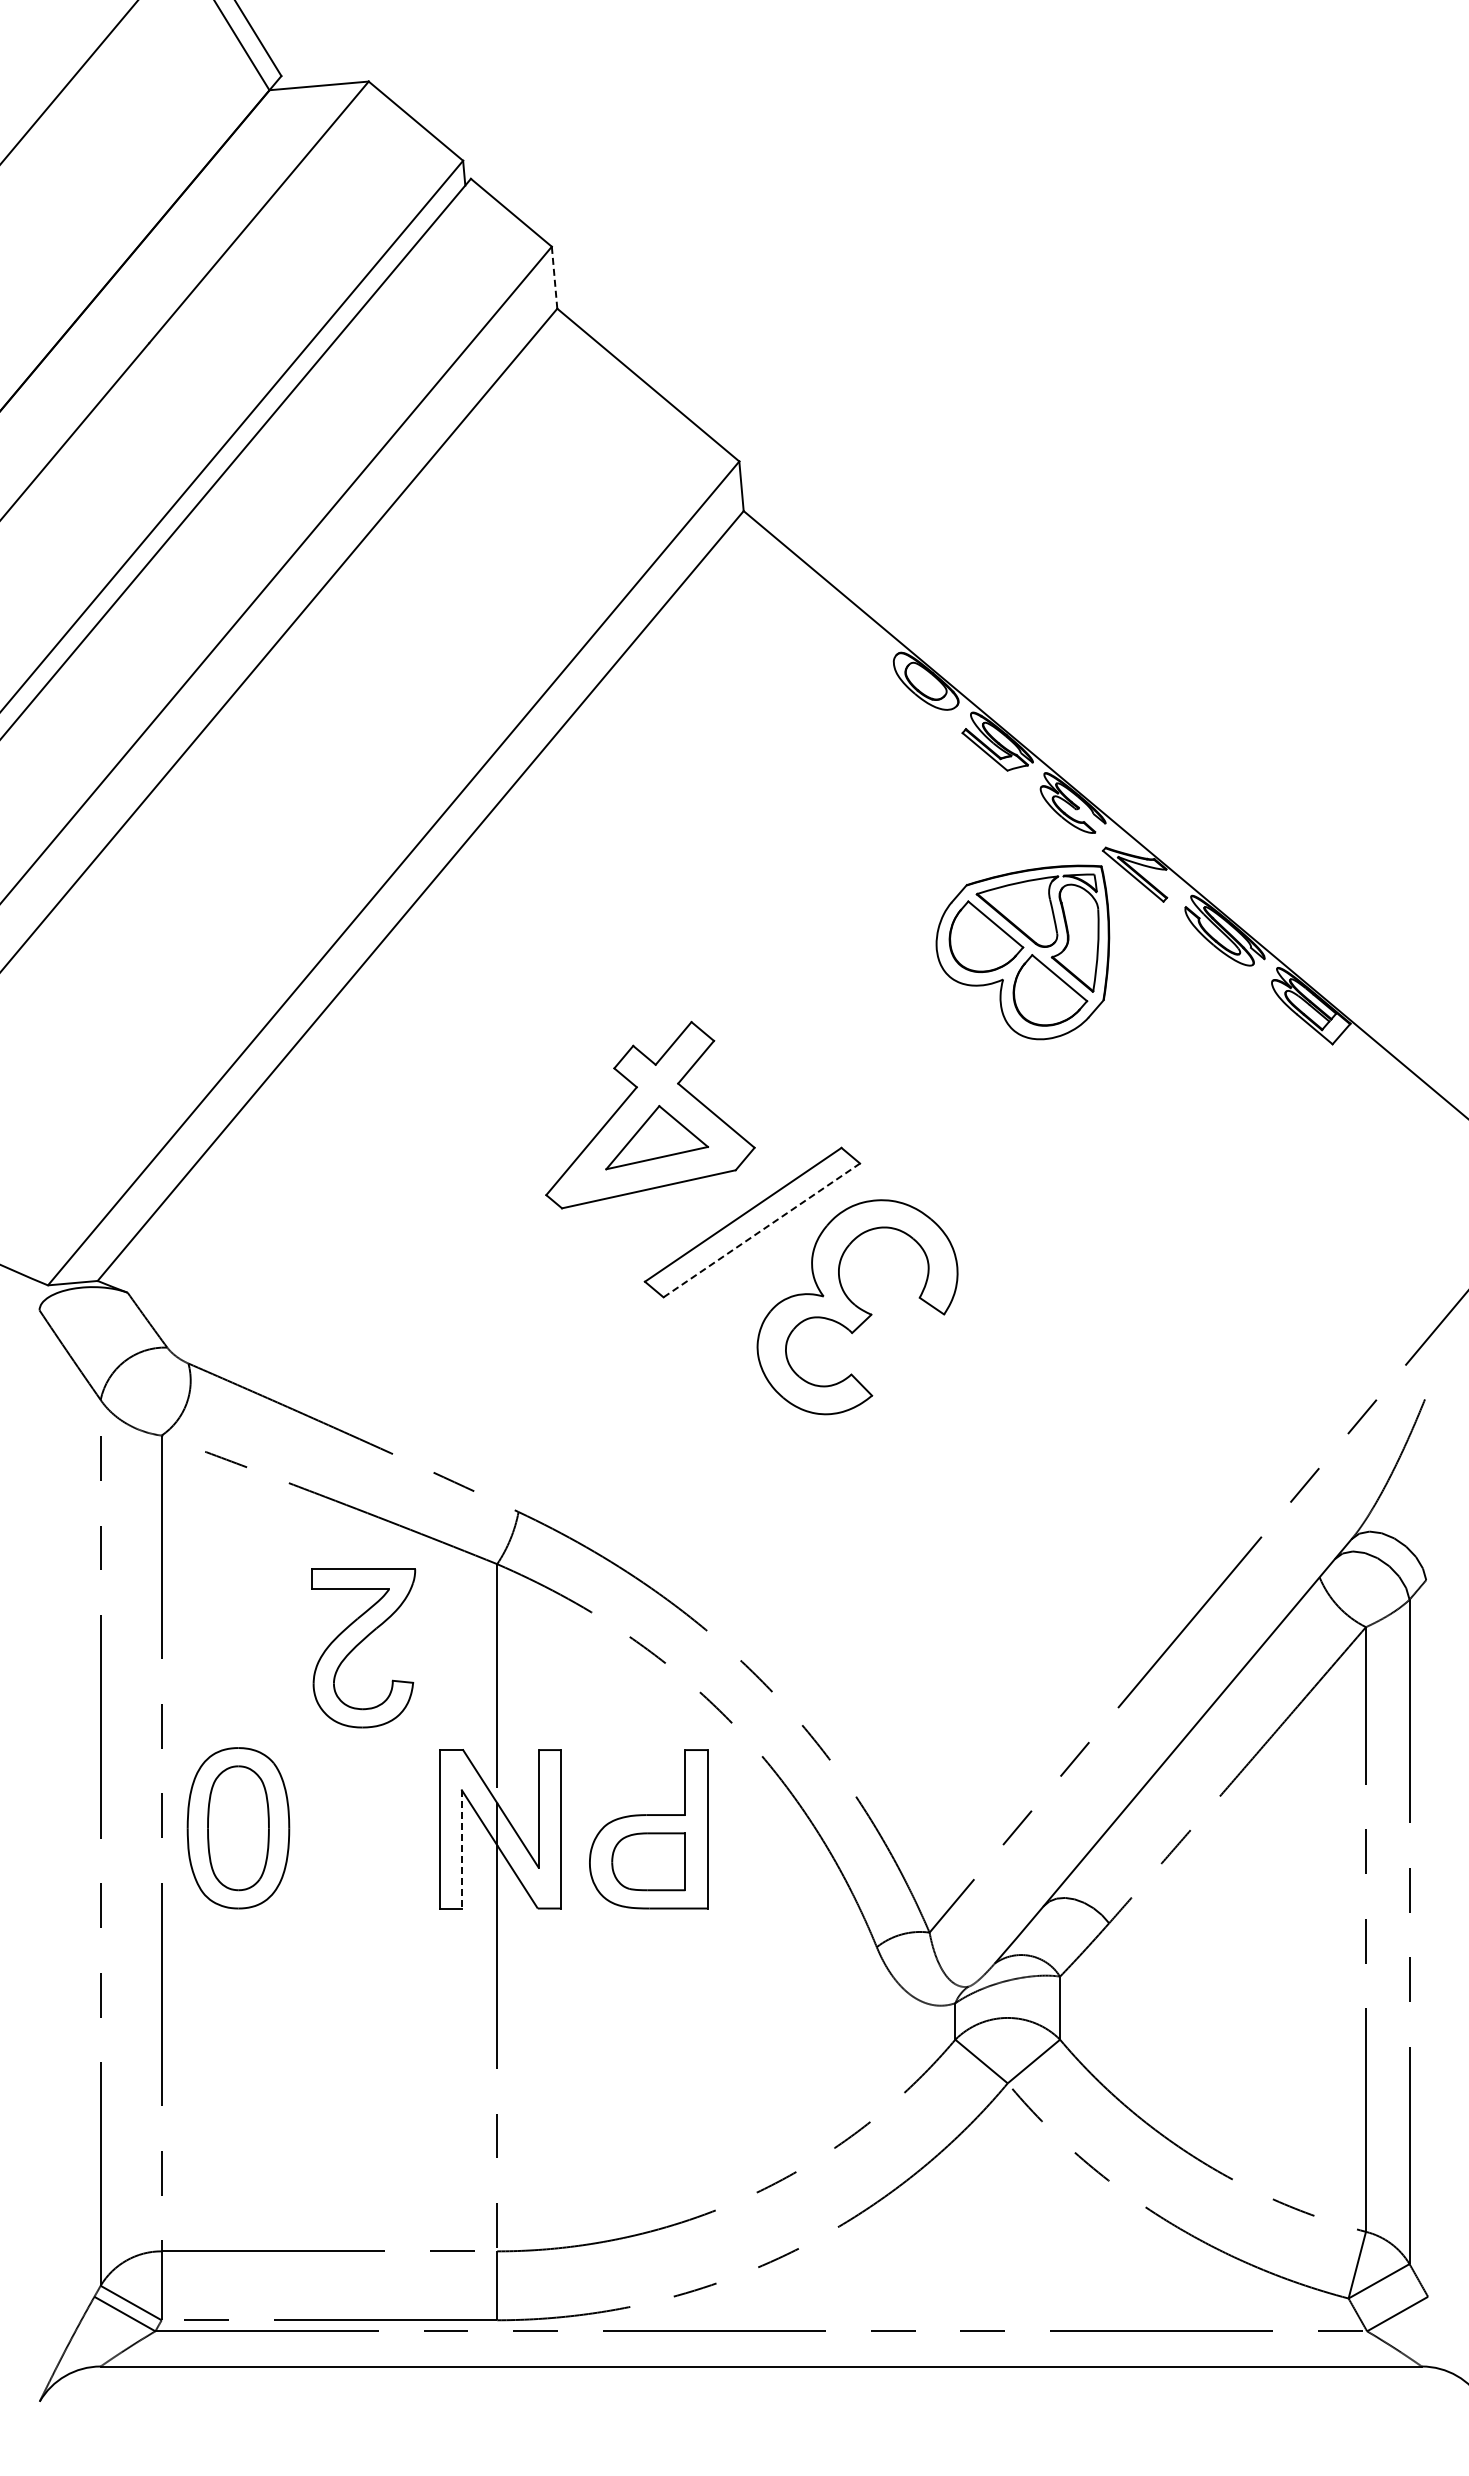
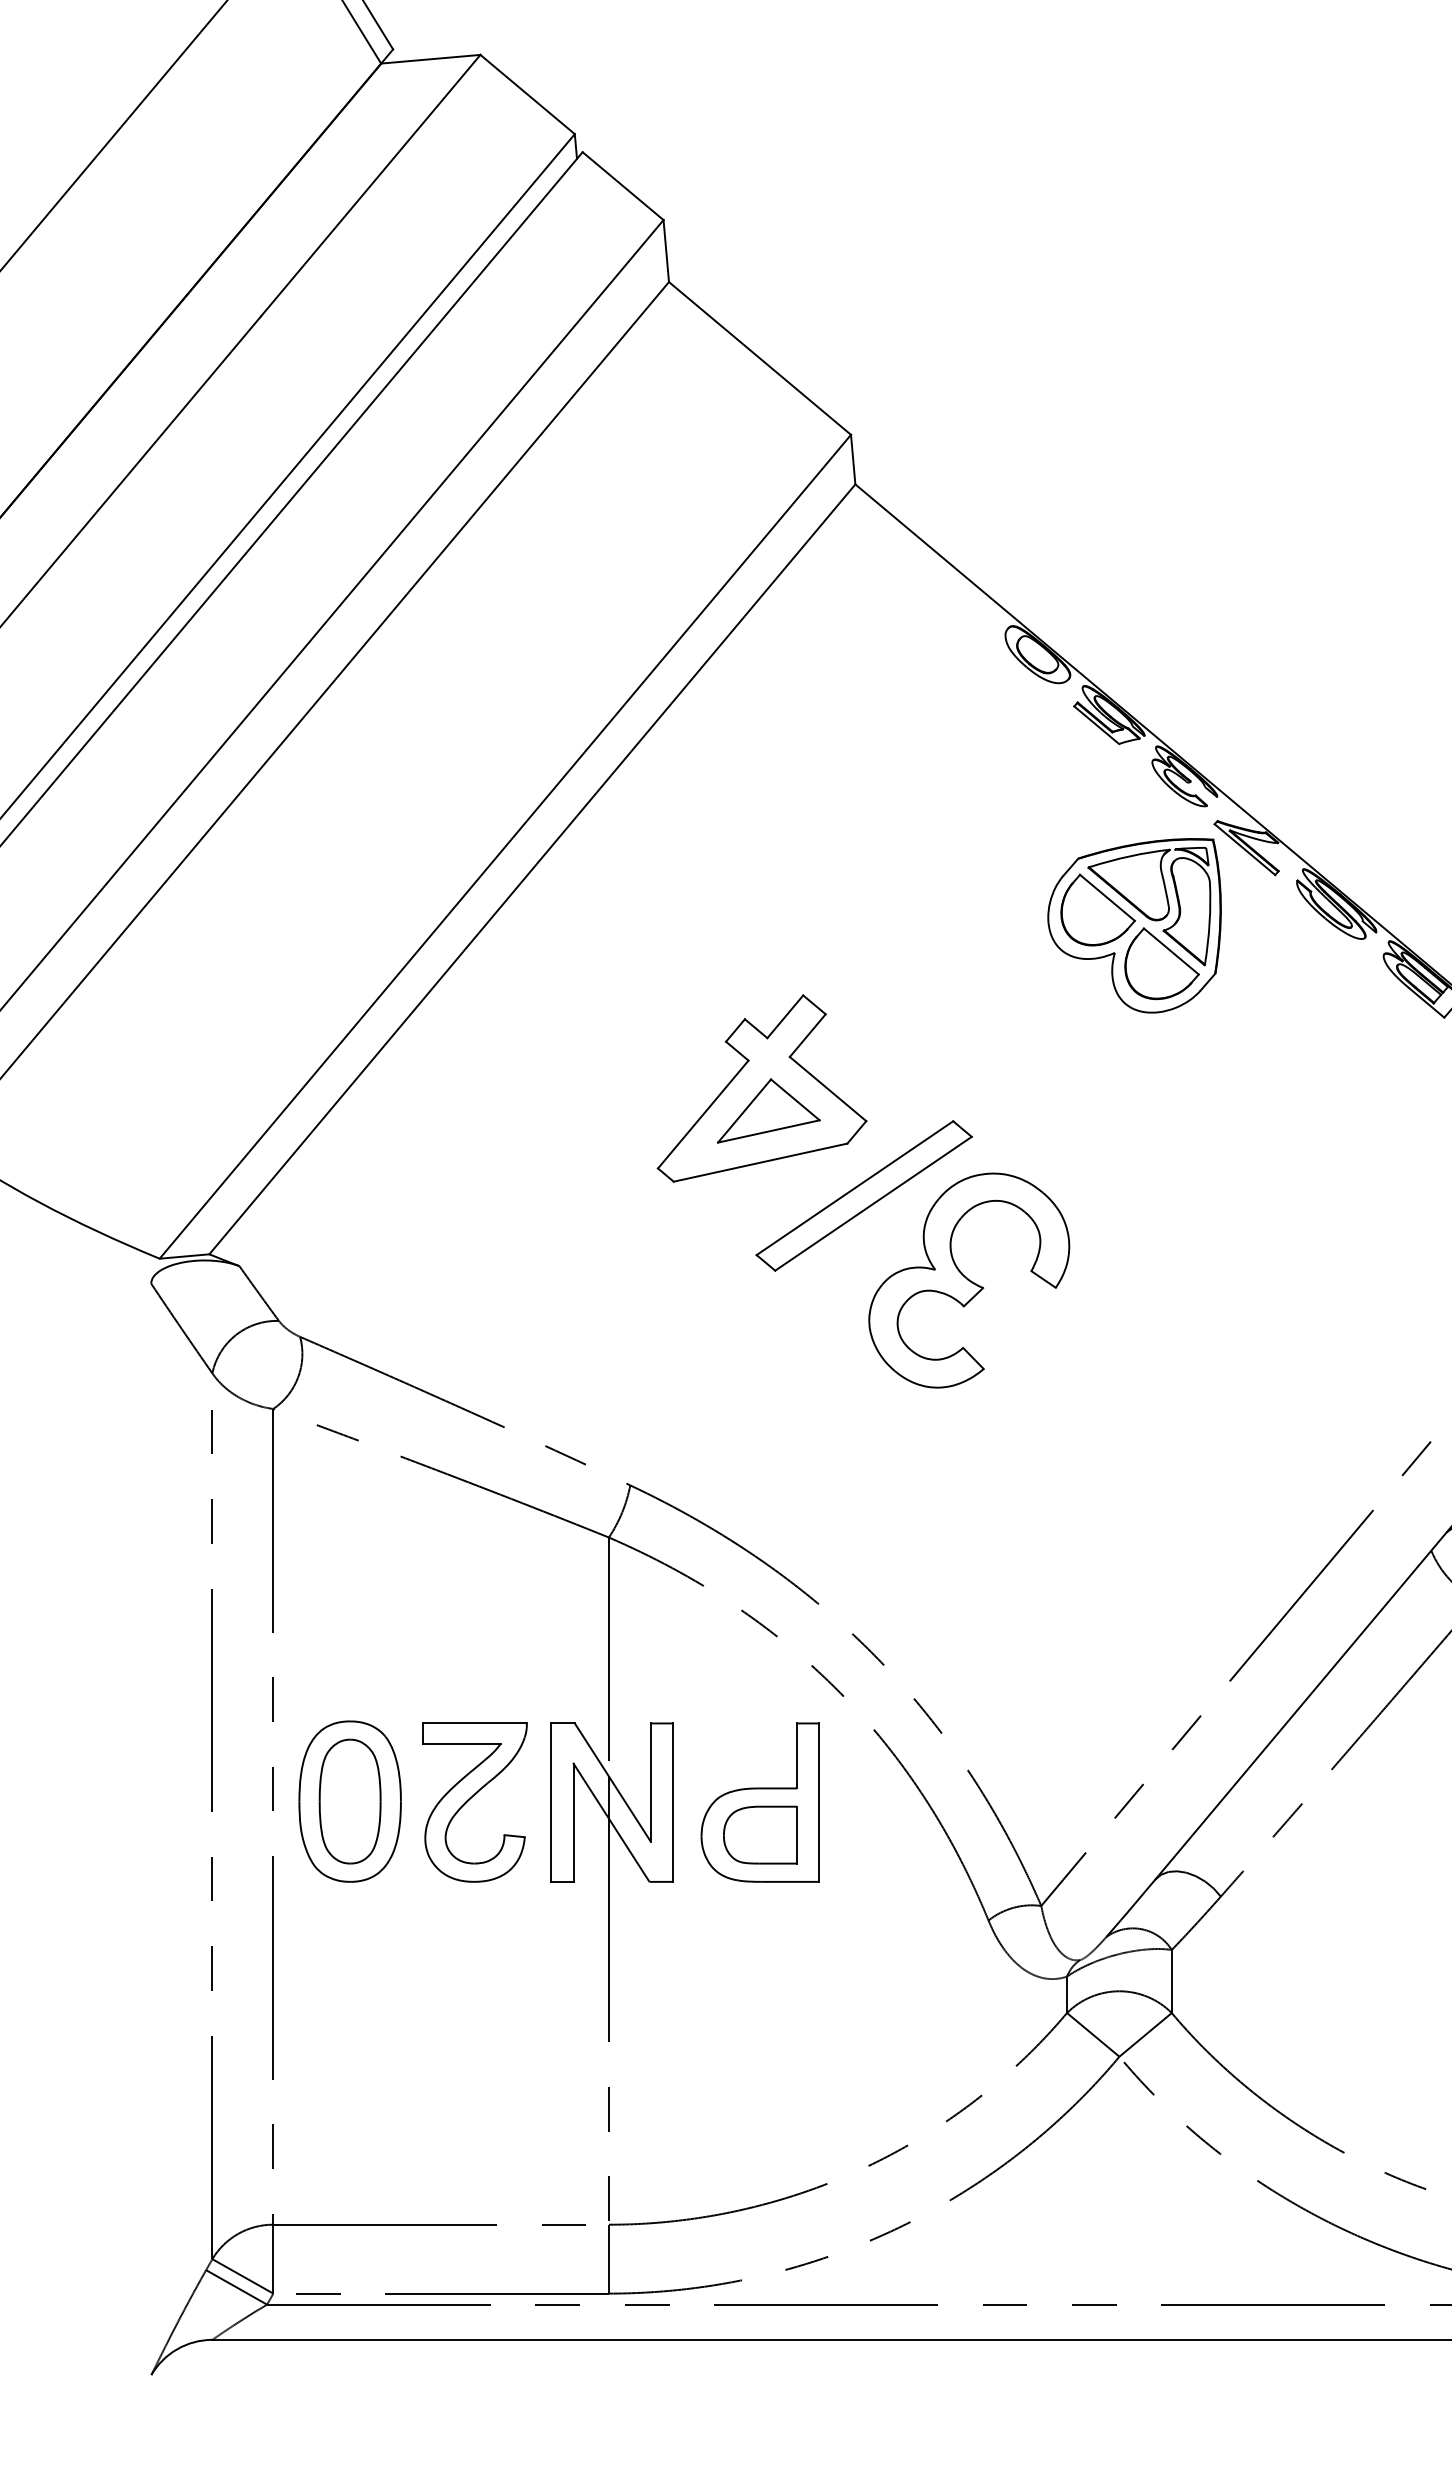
line: (554, 277) -> (666, 250), dashed -> solid
line: (761, 1230) -> (873, 1203), dashed -> solid
part: (363, 1648) -> (475, 1802), moved
line: (461, 1849) -> (573, 1822), dashed -> solid

